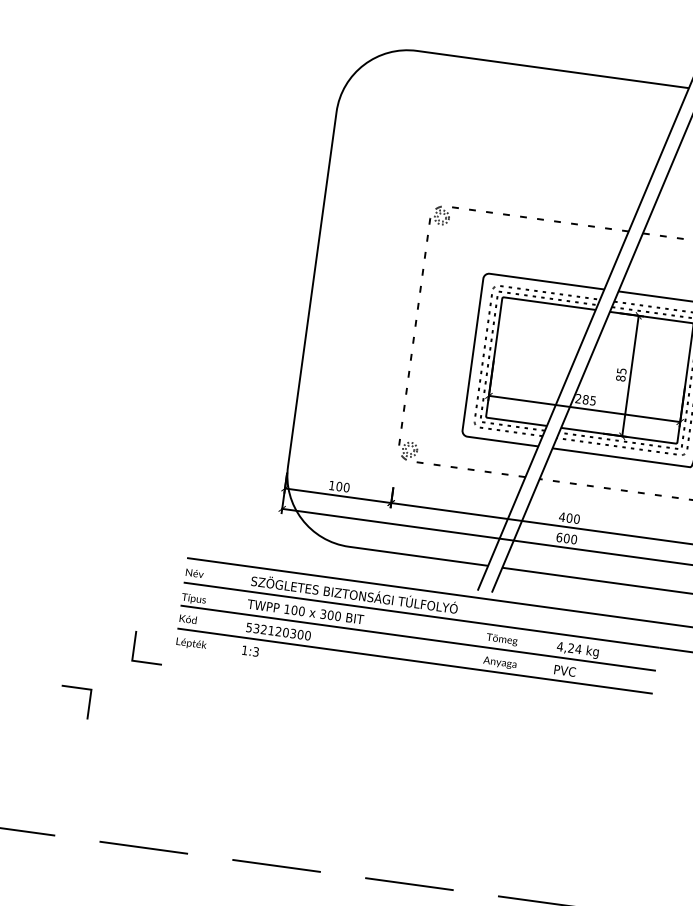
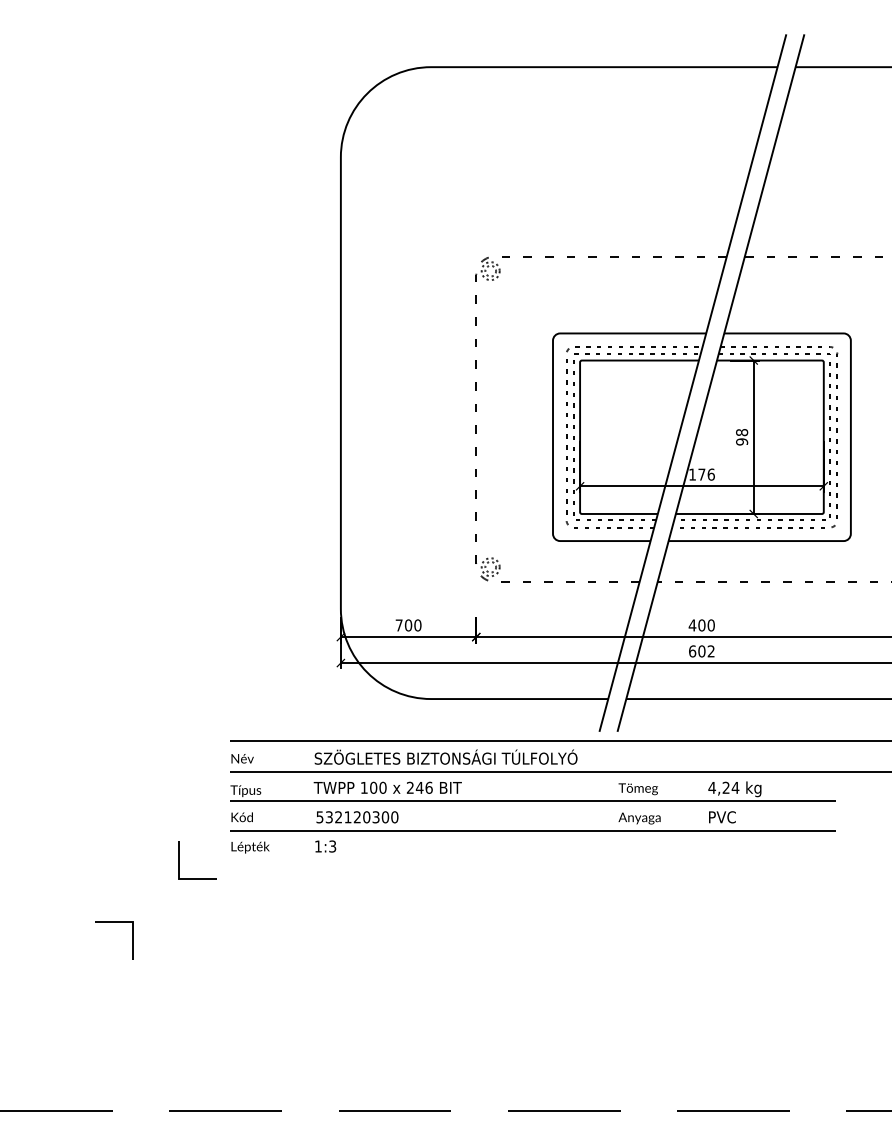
text: (621, 375) -> (742, 437), 85 -> 98
text: (585, 399) -> (701, 474), 285 -> 176
text: (331, 485) -> (398, 625), 100 -> 700
text: (573, 539) -> (710, 651), 600 -> 602
text: (330, 614) -> (419, 787), 300 -> 246

